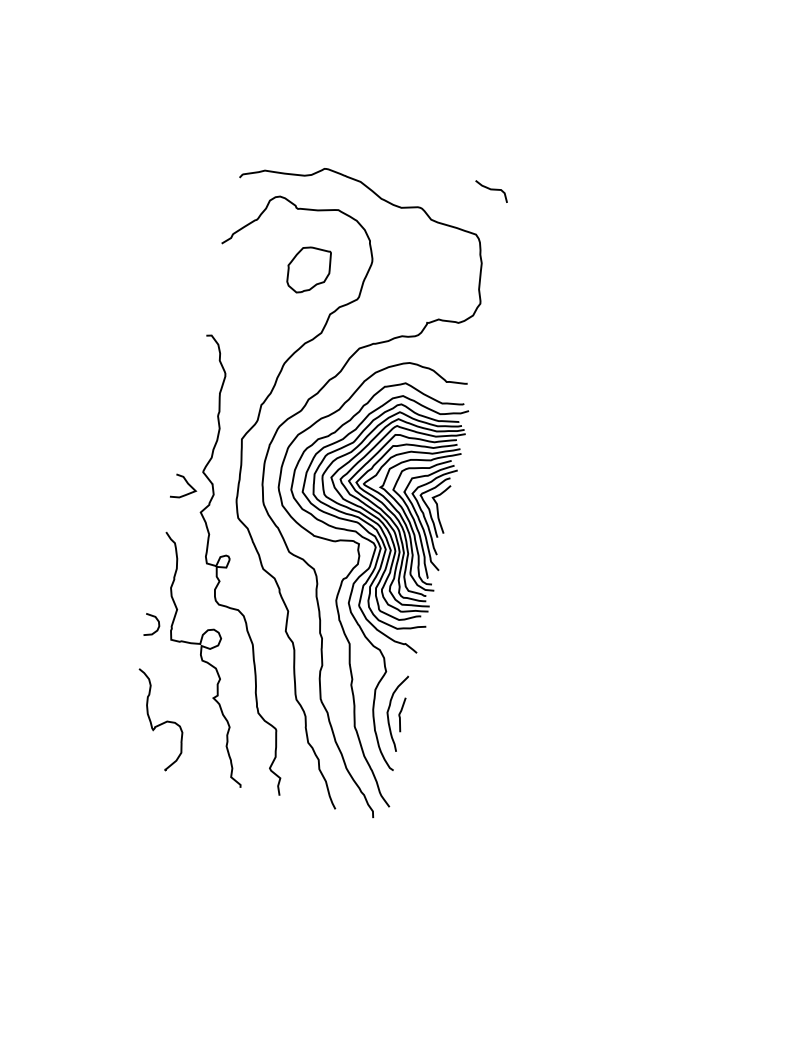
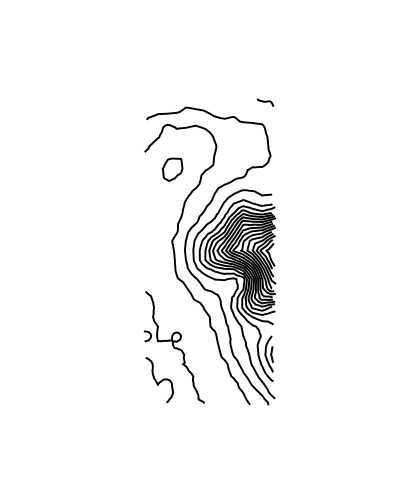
part: (308, 270) -> (172, 169), moved
part: (241, 564) -> (183, 299), removed

